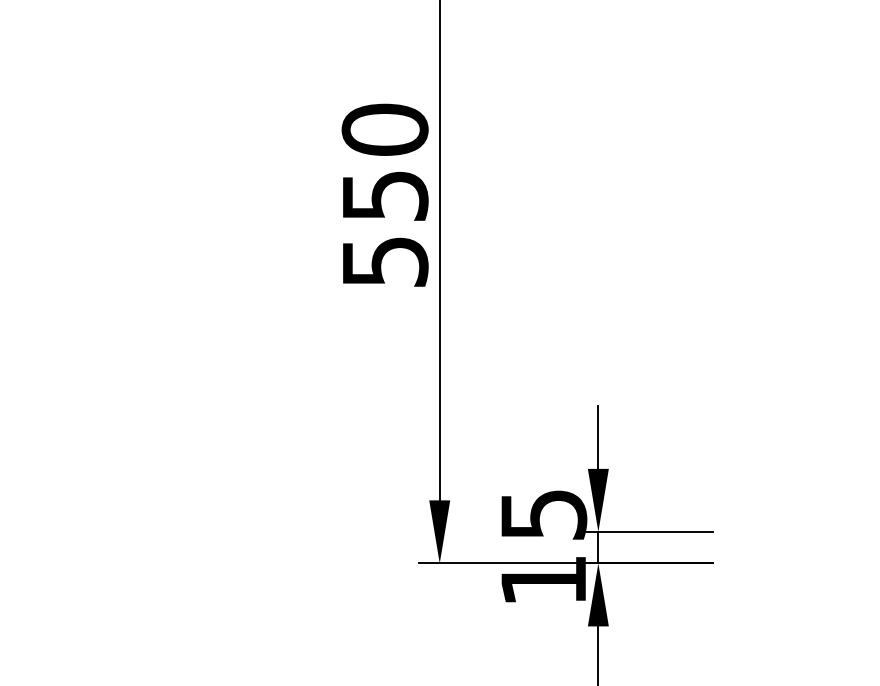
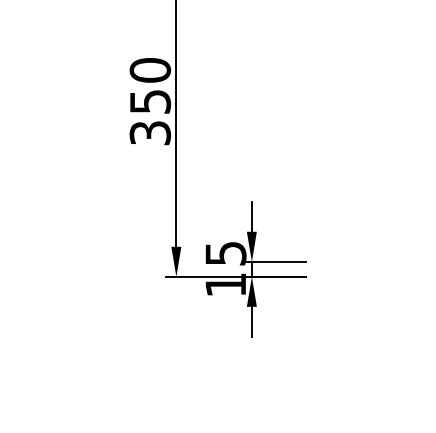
text: (383, 260) -> (149, 132), 550 -> 350

